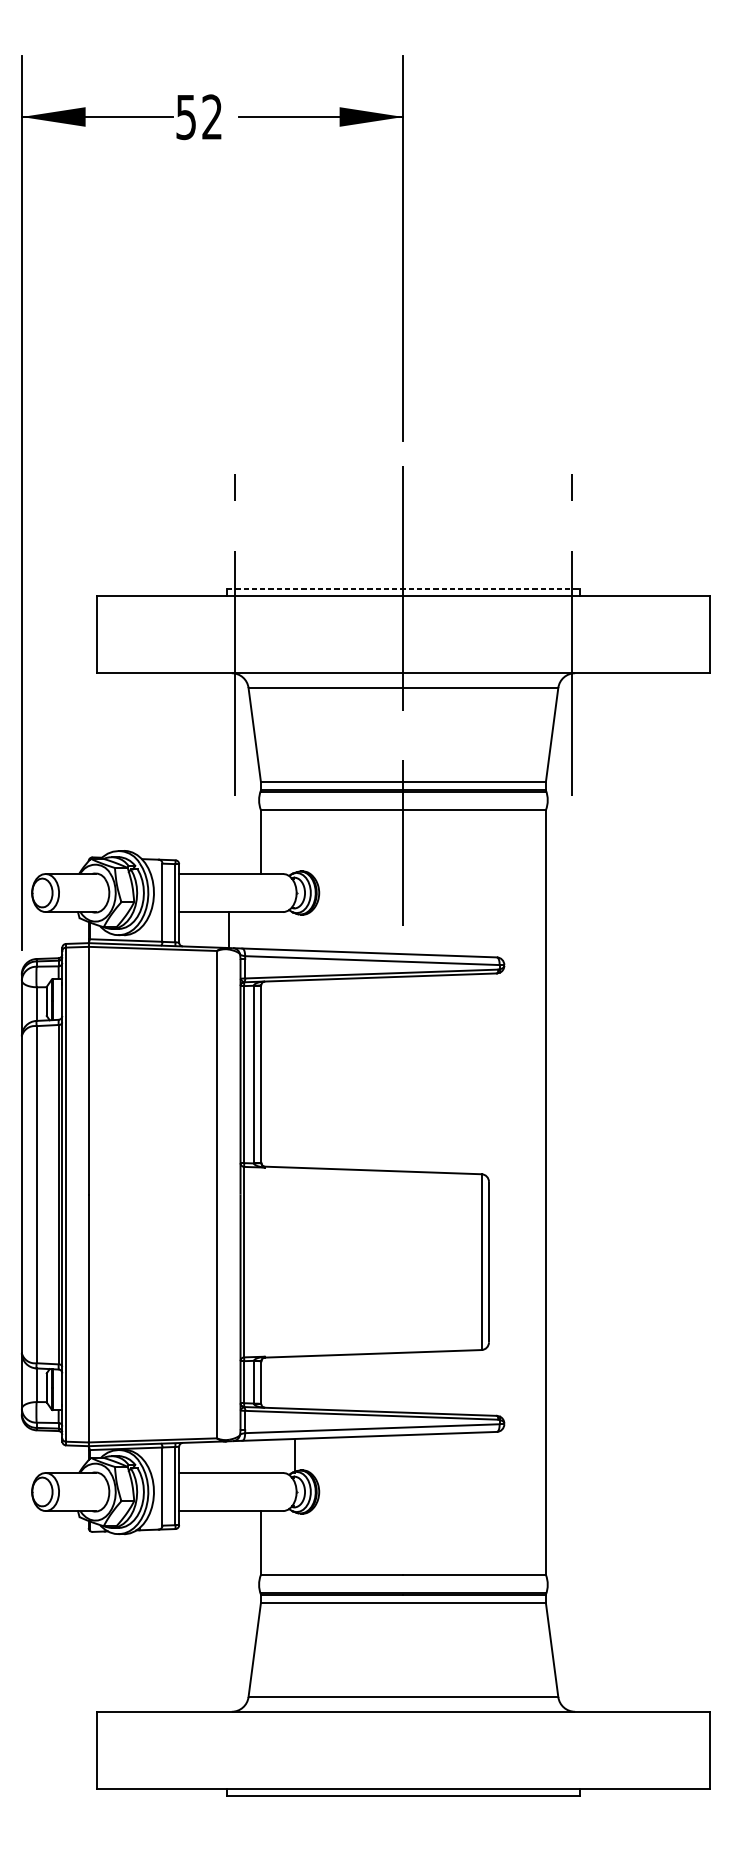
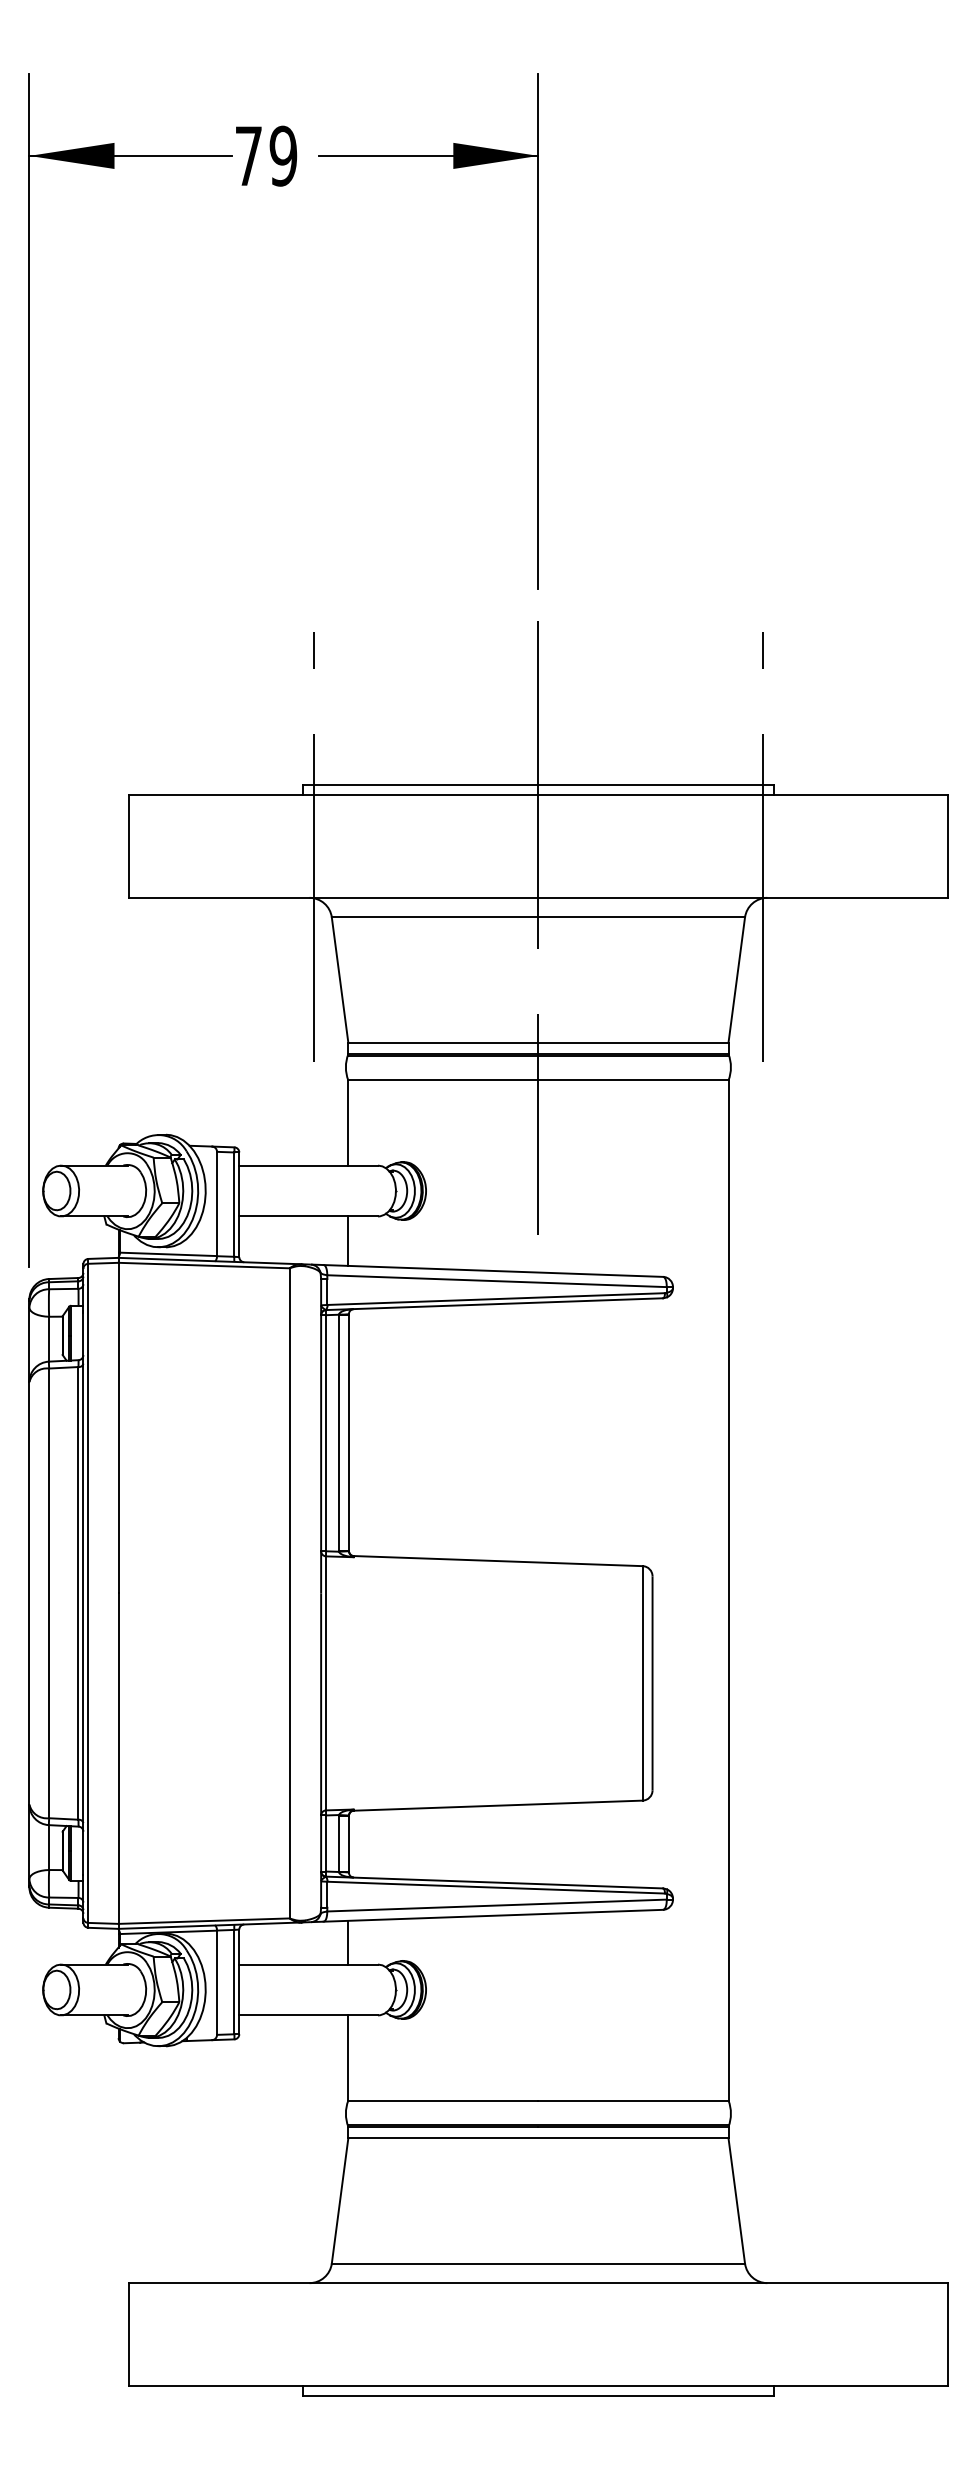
text: (199, 116) -> (266, 155), 52 -> 79
line: (403, 589) -> (538, 785), dashed -> solid
line: (228, 930) -> (348, 1240), moved
line: (295, 1456) -> (348, 1942), moved

